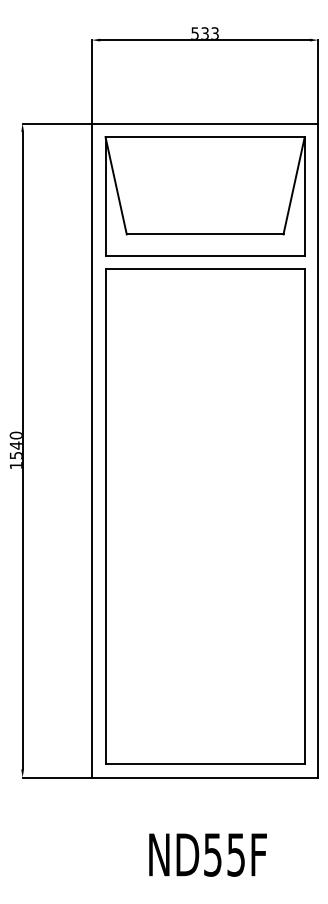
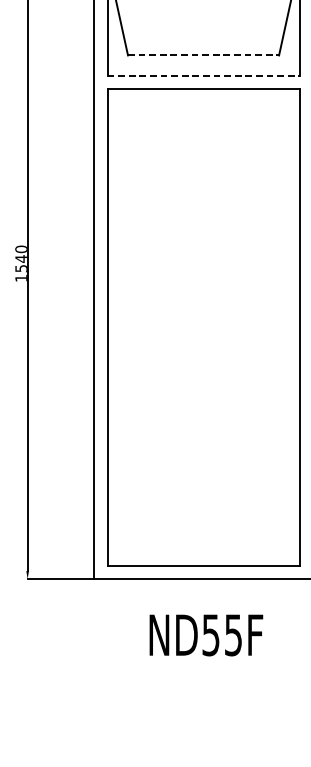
line: (205, 234) -> (203, 55), solid -> dashed
line: (205, 255) -> (203, 75), solid -> dashed
text: (207, 854) -> (205, 634), moved

